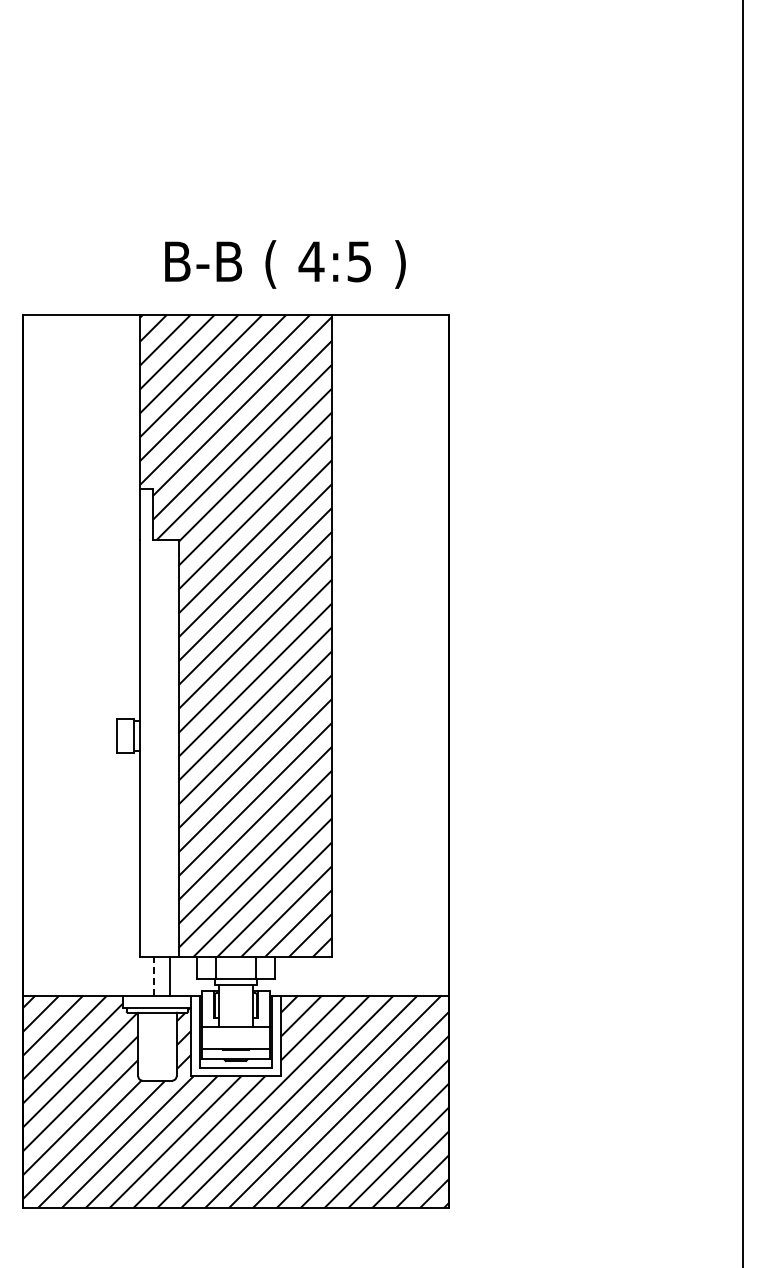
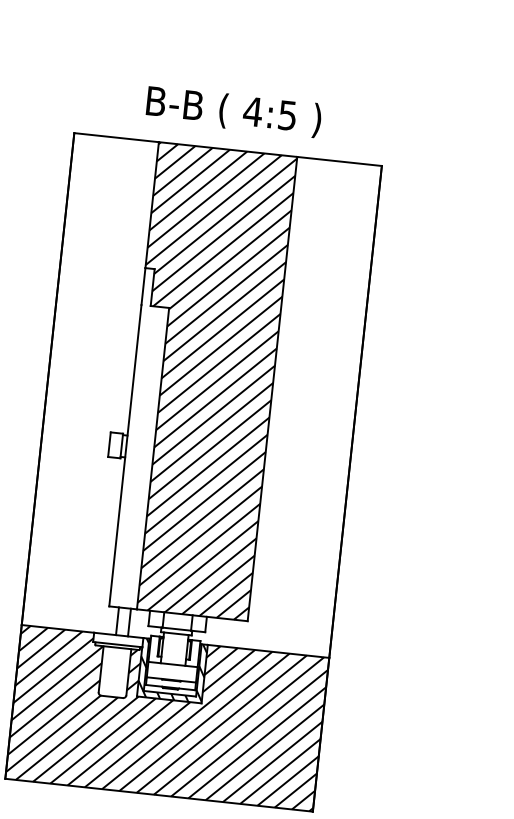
text: (285, 264) -> (233, 111), moved
line: (153, 975) -> (117, 620), dashed -> solid
hatch: (235, 1035) -> (172, 670), added

